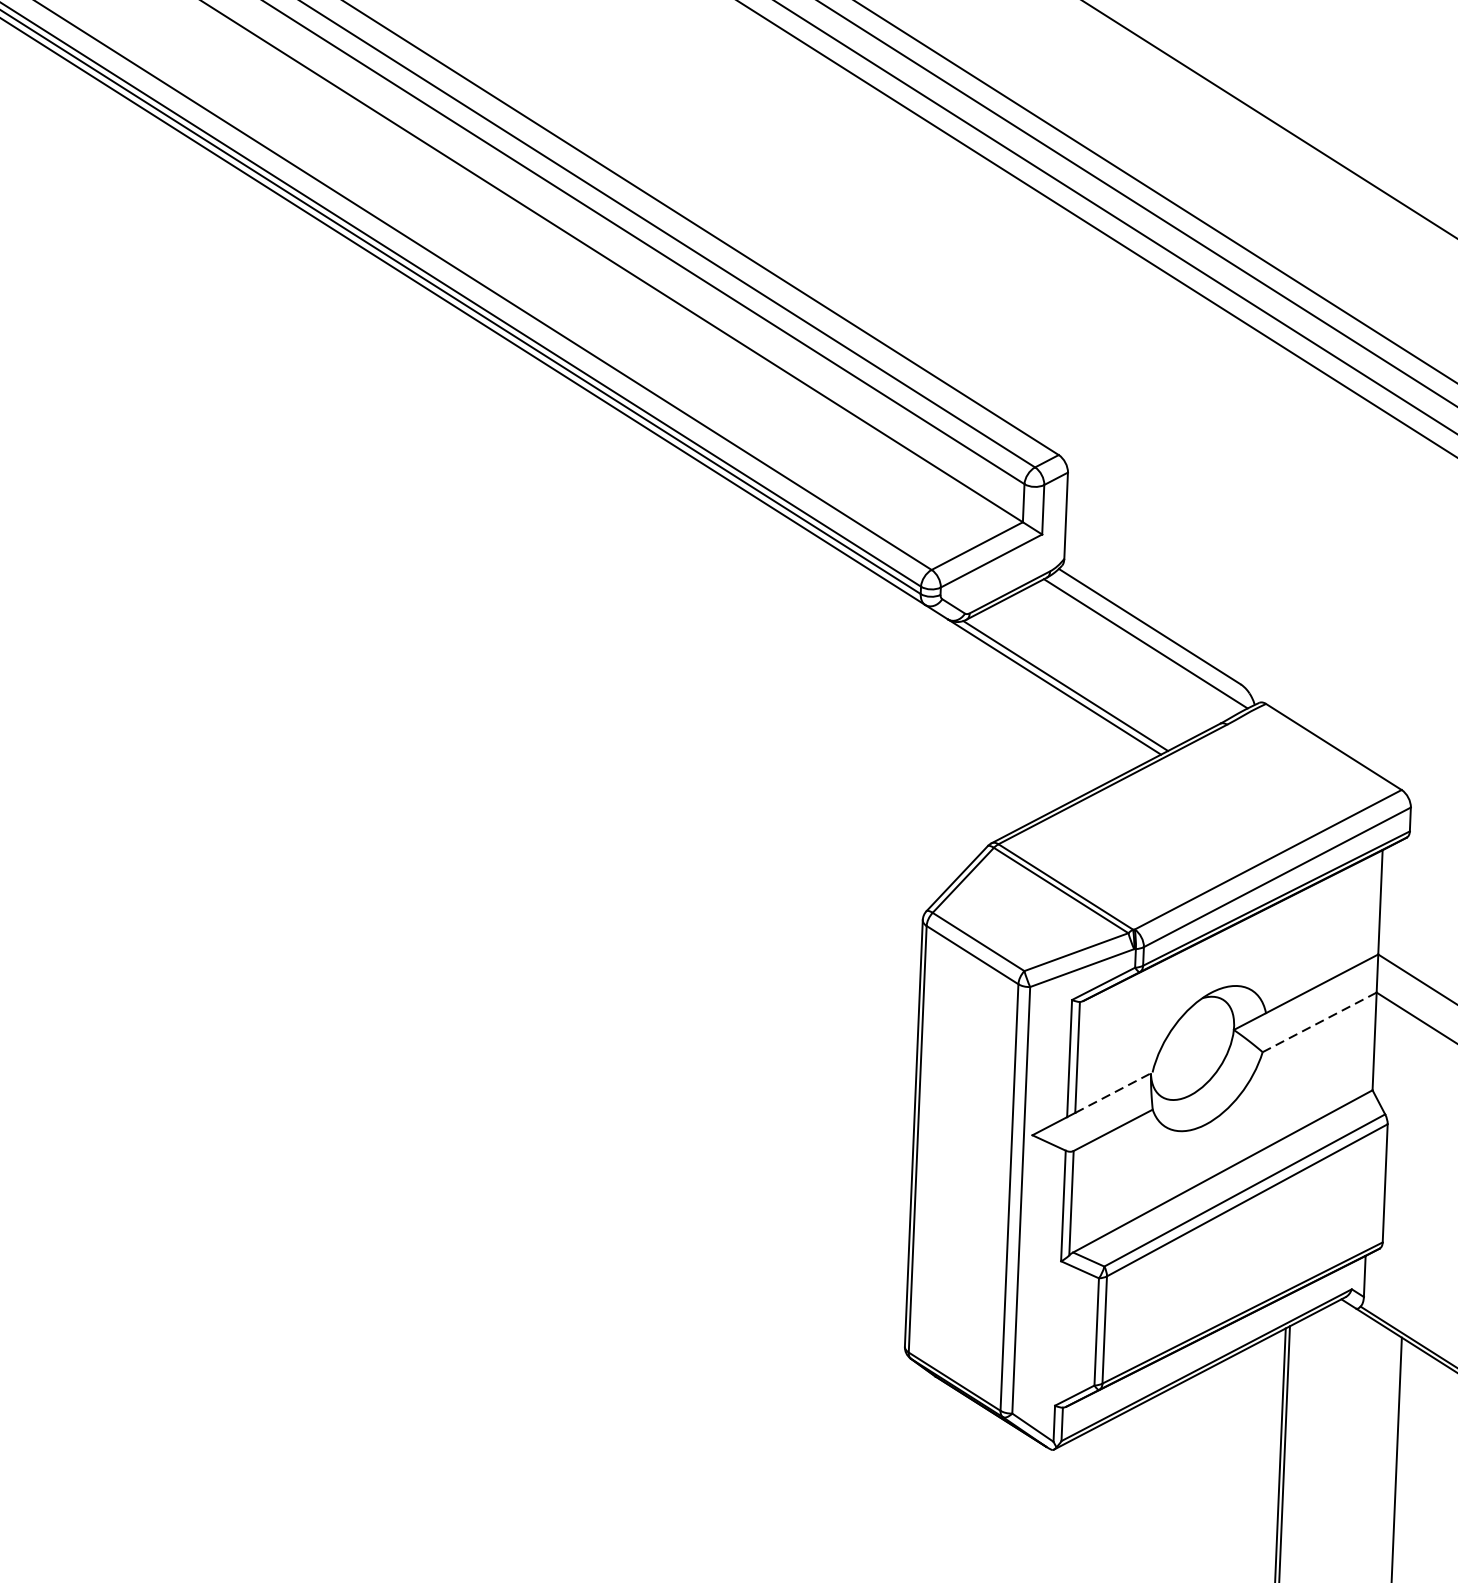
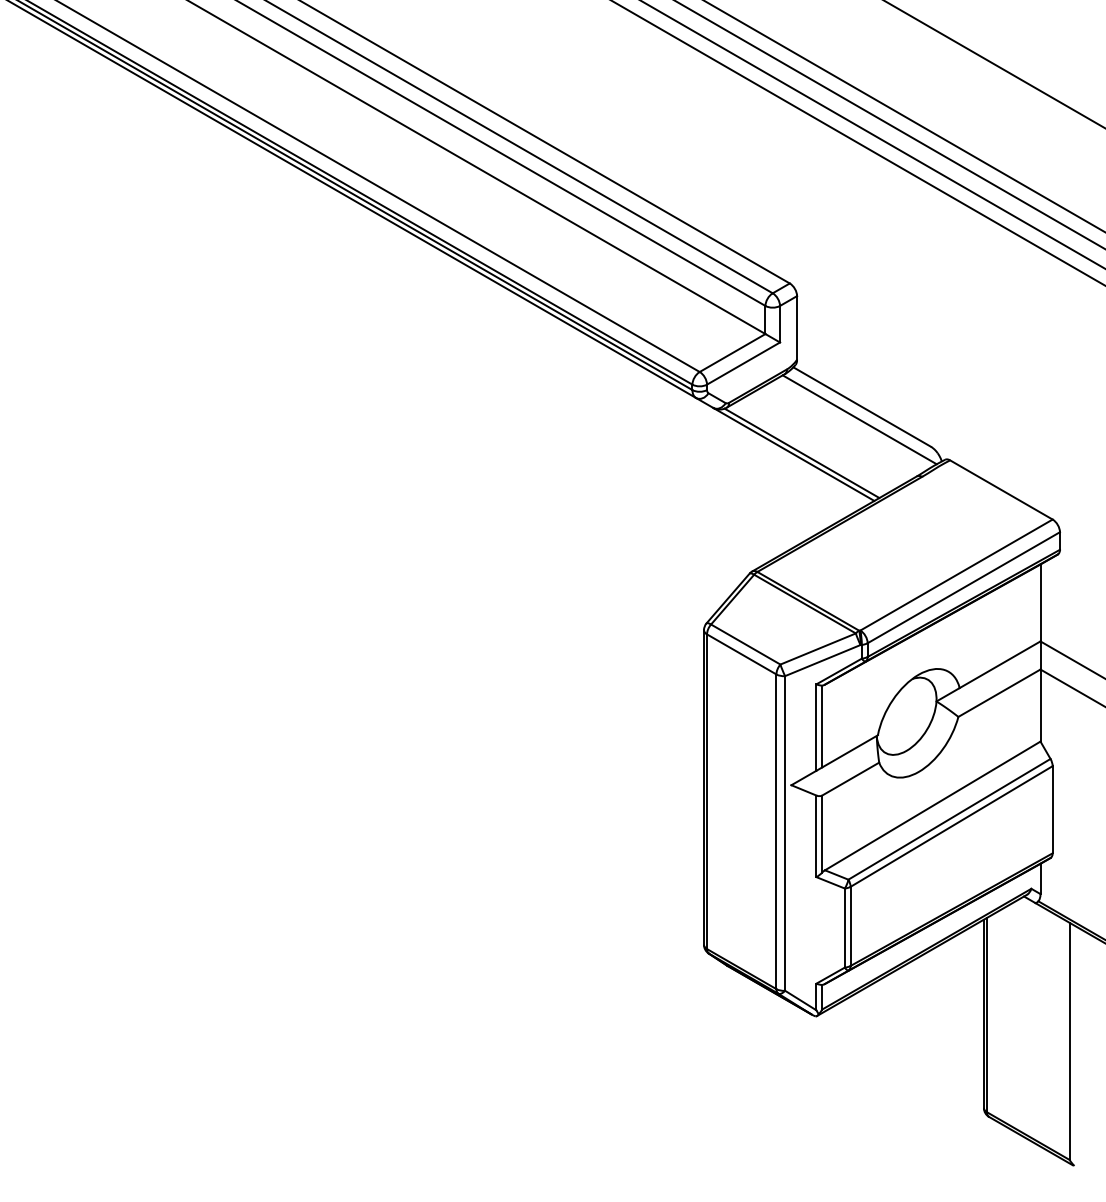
line: (1319, 1022) -> (999, 693), dashed -> solid
line: (1114, 1092) -> (850, 751), dashed -> solid

